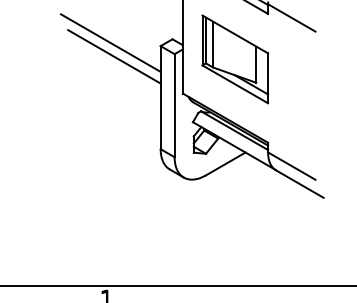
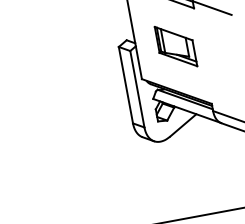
line: (110, 42) -> (81, 51), removed
line: (114, 56) -> (86, 61), removed
part: (235, 59) -> (176, 46), size x0.7

